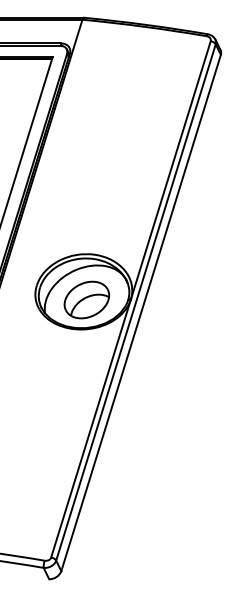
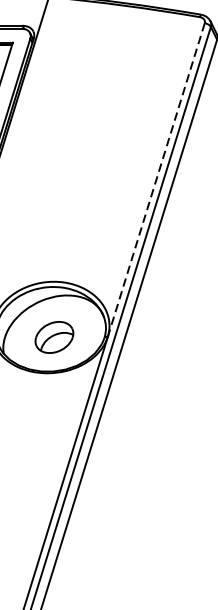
line: (170, 170) -> (155, 180), solid -> dashed
part: (86, 299) -> (53, 336), size x0.7

